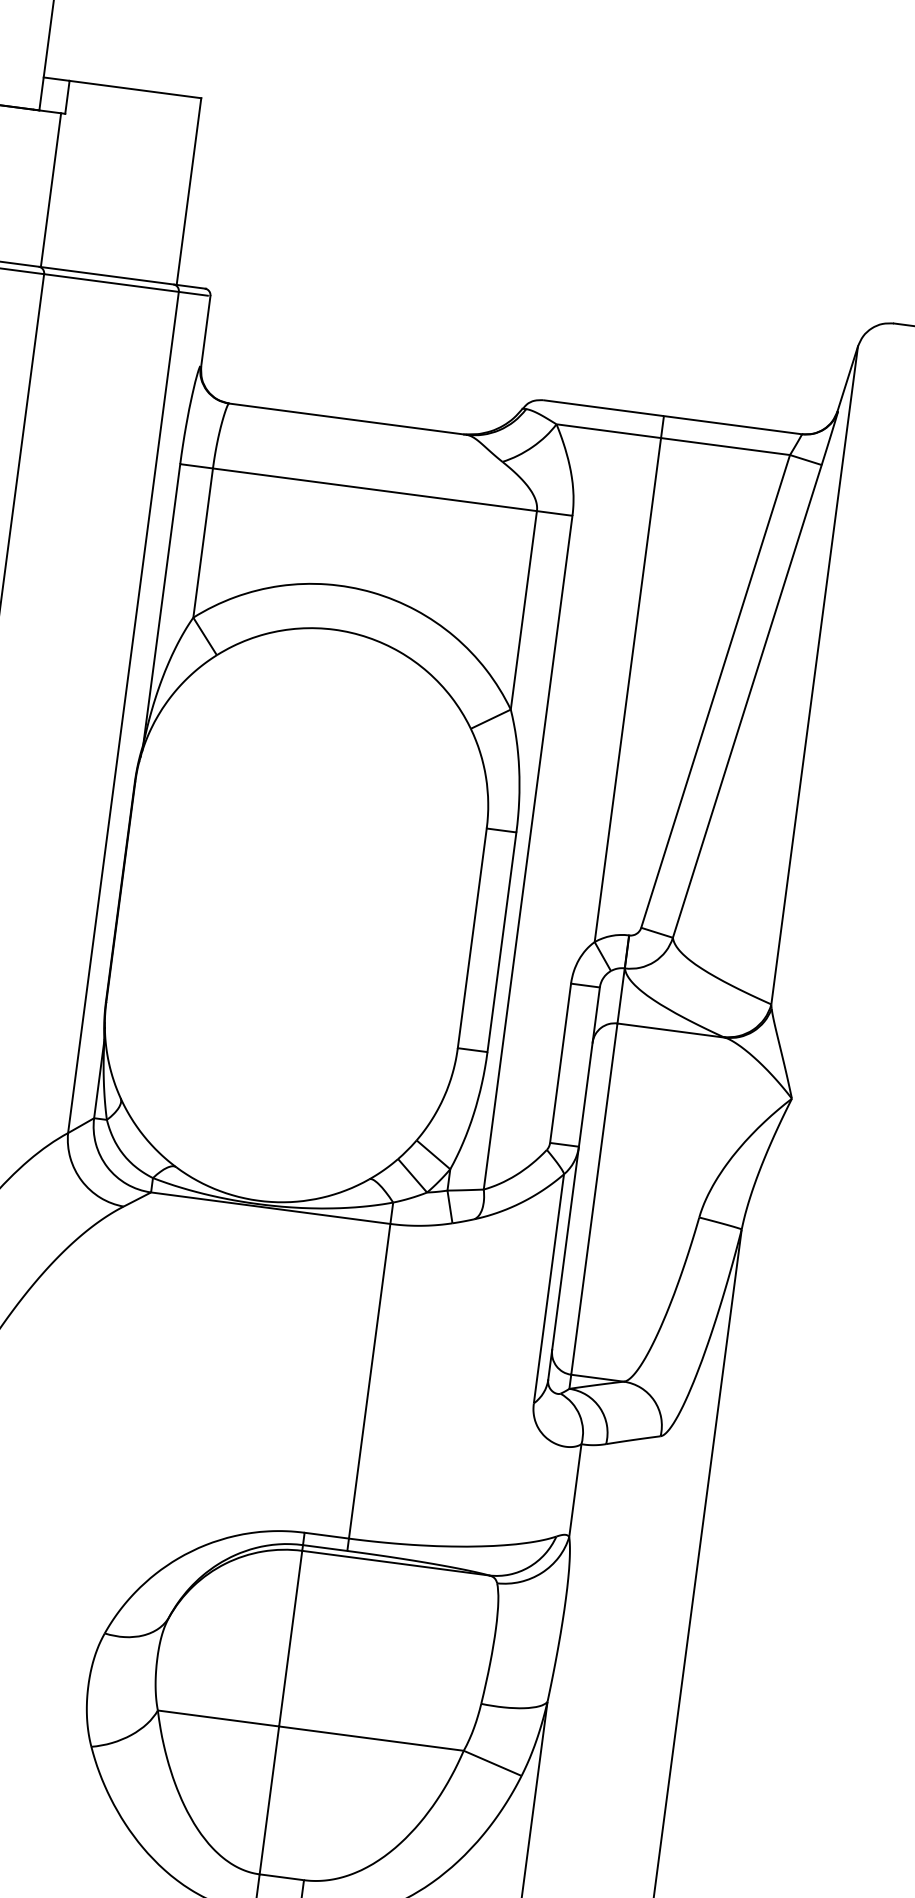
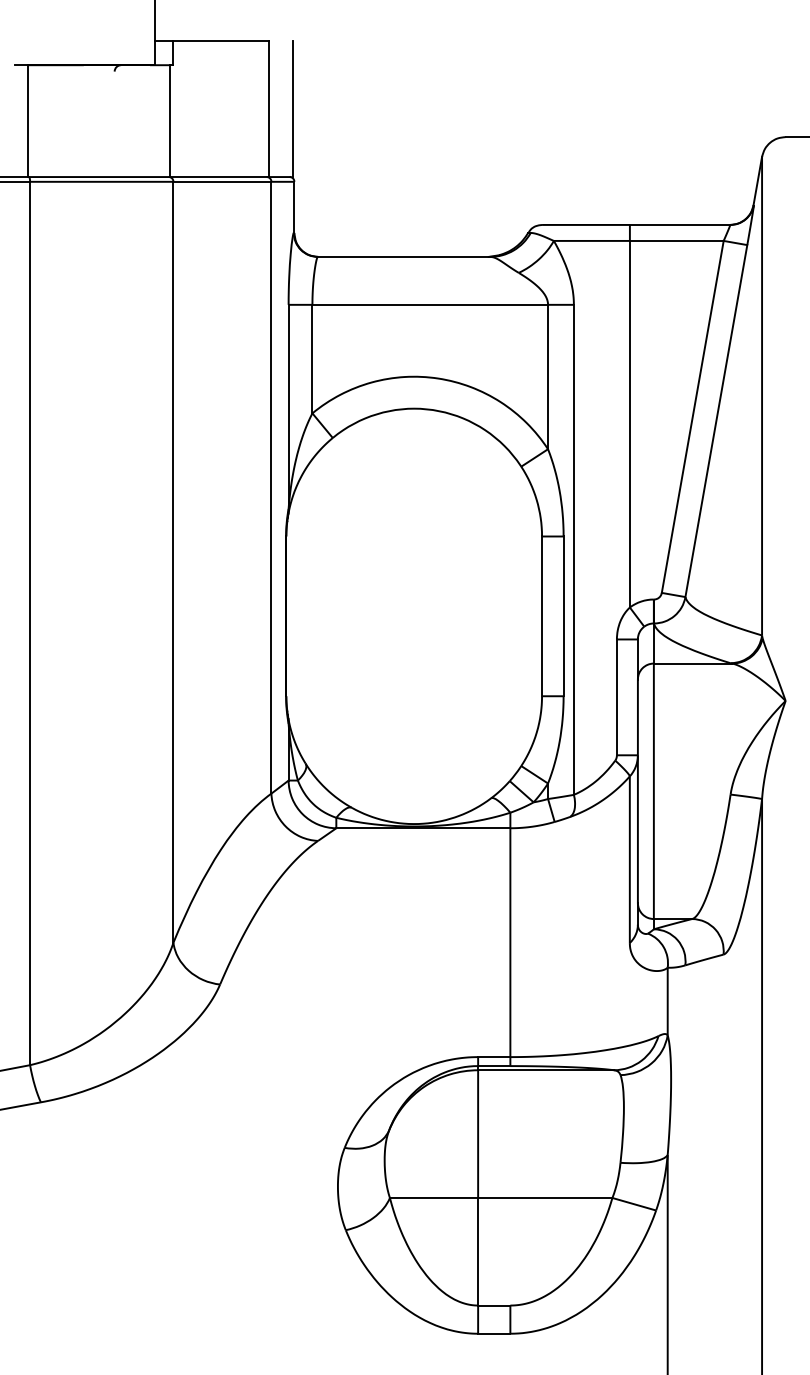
line: (222, 196) -> (293, 109), added

